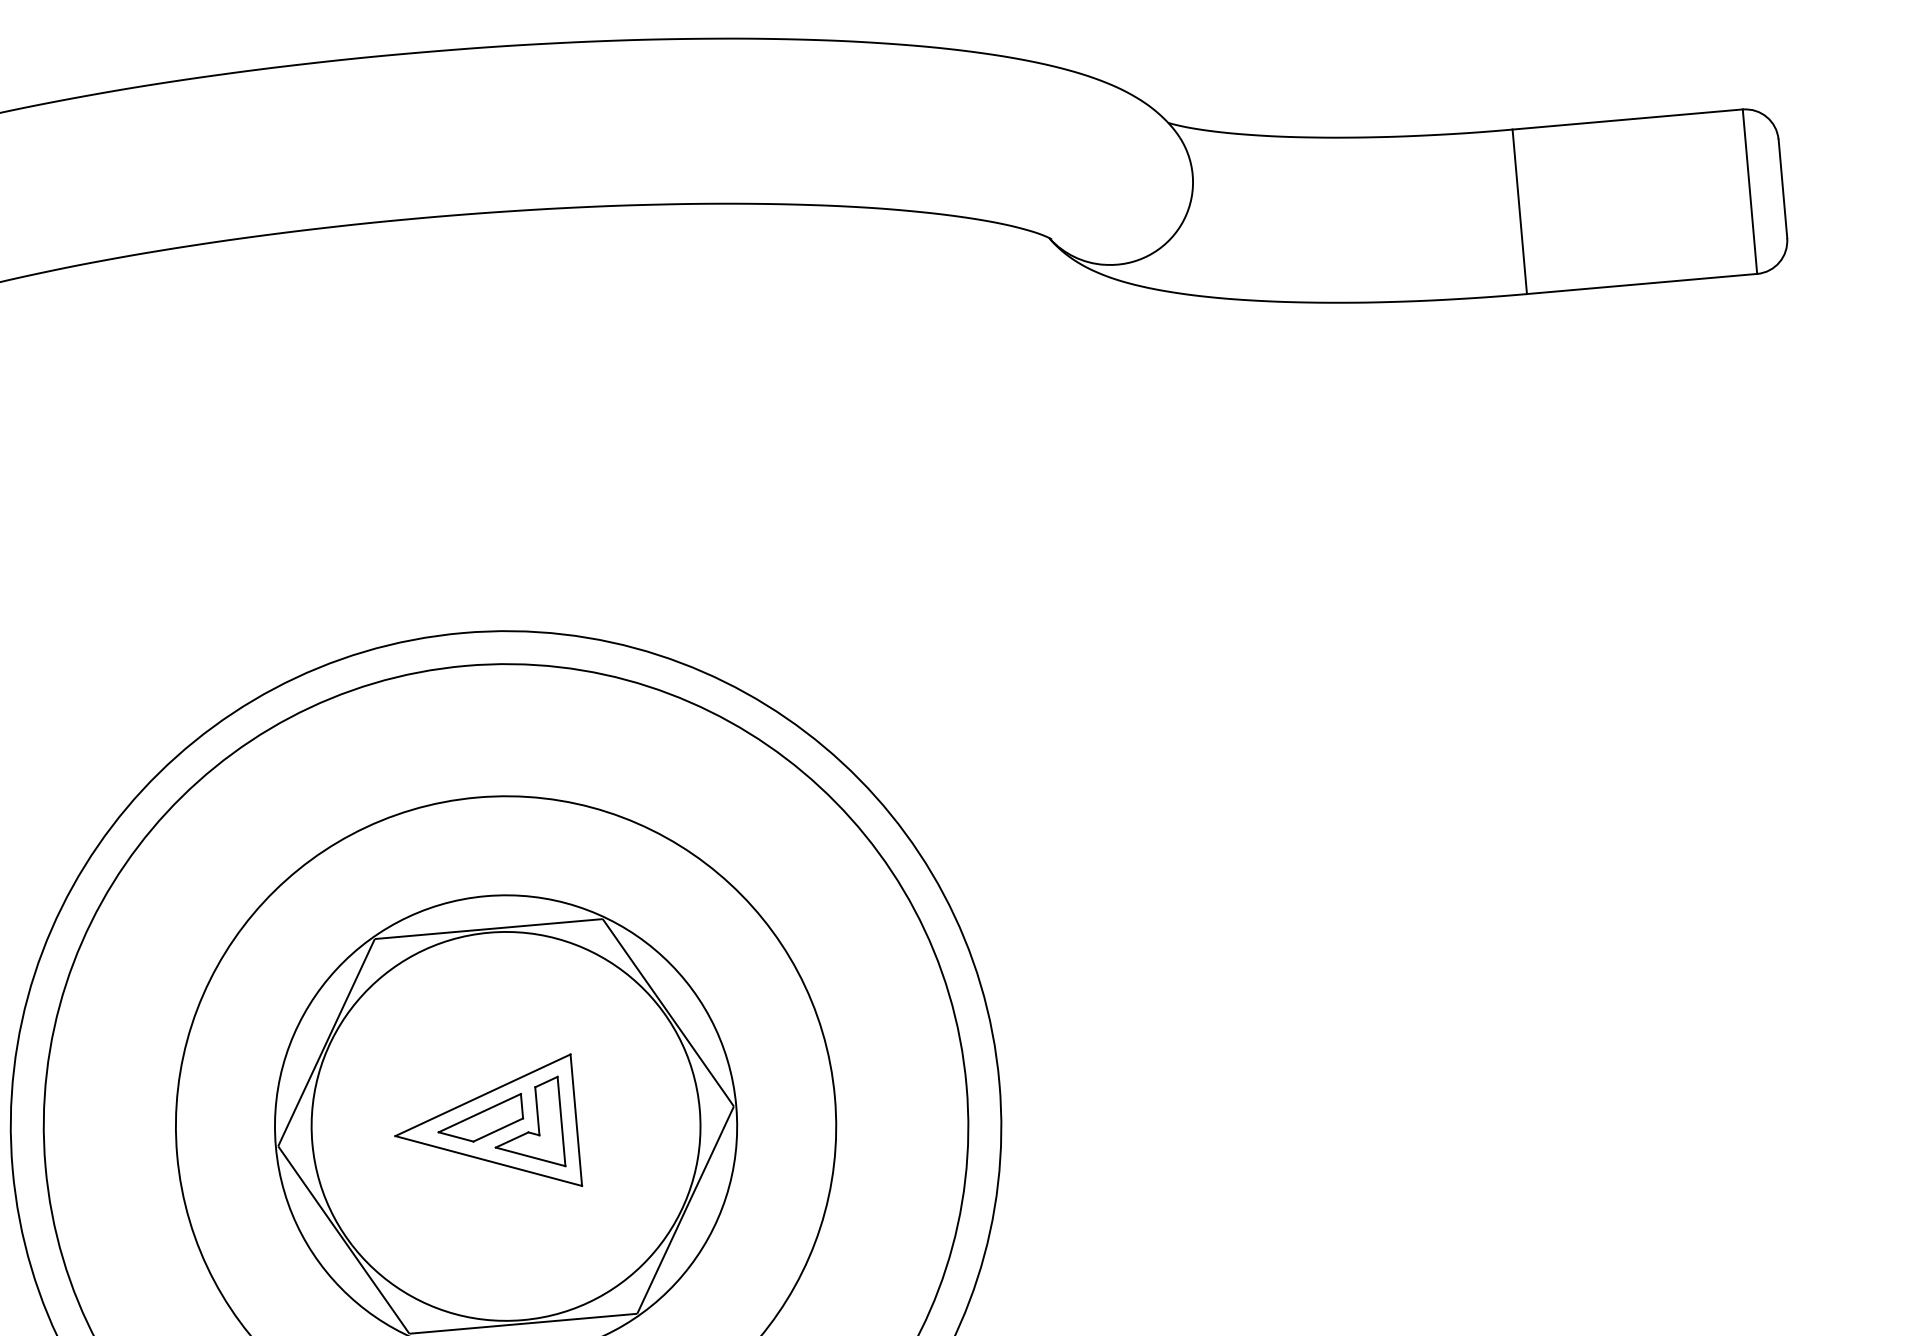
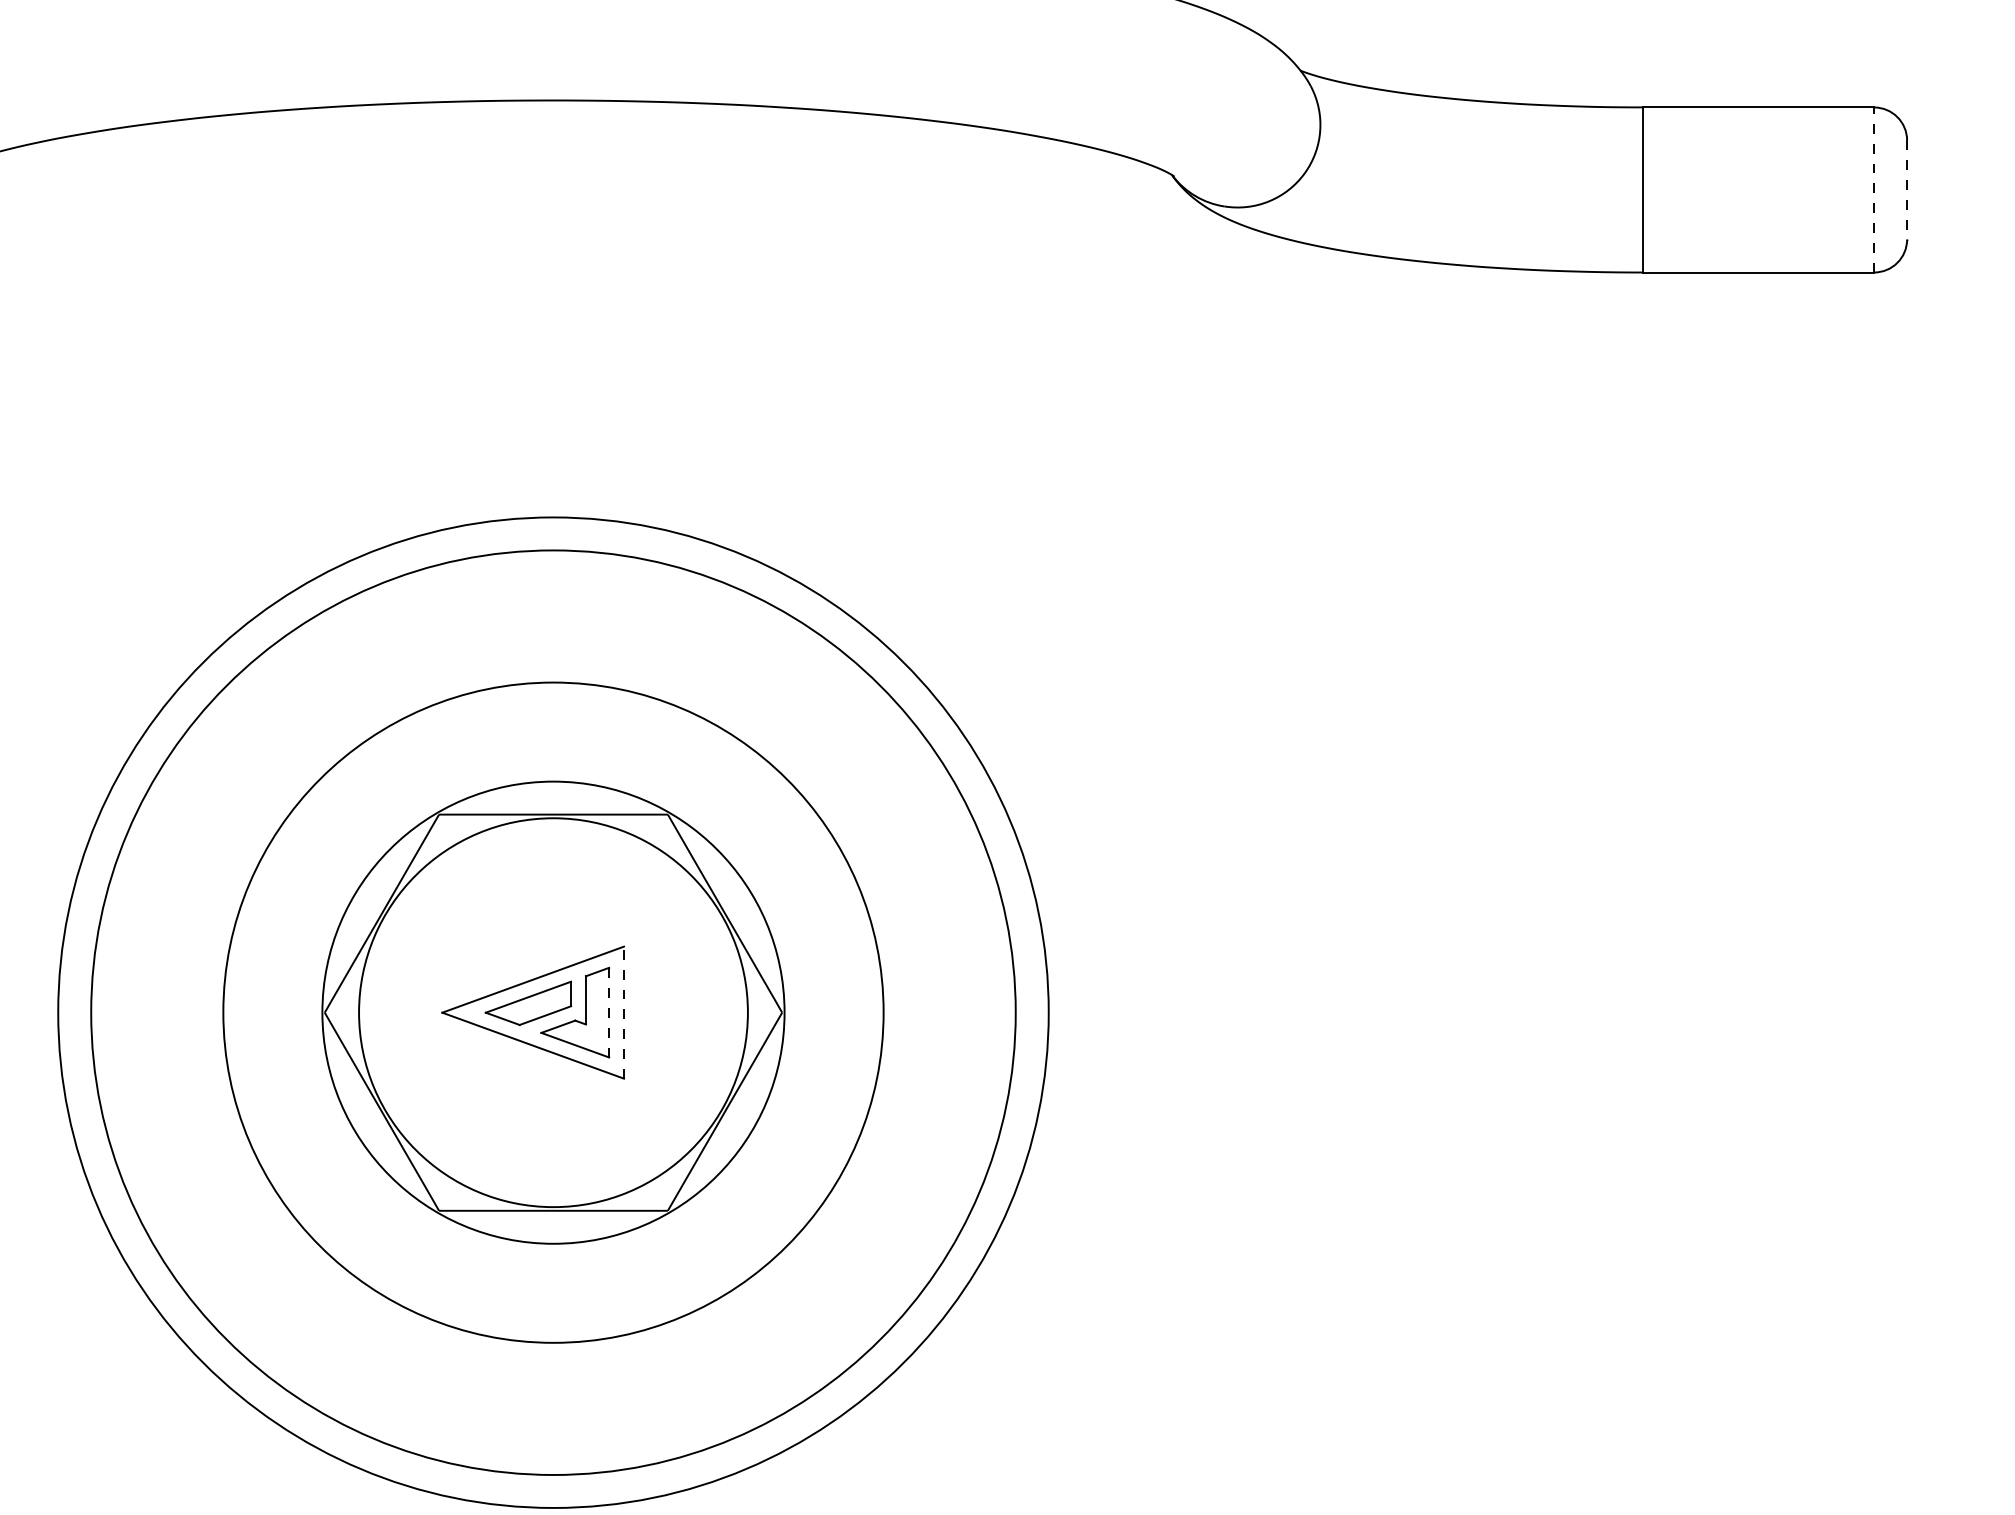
line: (1783, 189) -> (1907, 190), solid -> dashed
line: (1750, 191) -> (1874, 189), solid -> dashed
line: (576, 1120) -> (624, 1012), solid -> dashed
line: (561, 1121) -> (609, 1012), solid -> dashed

